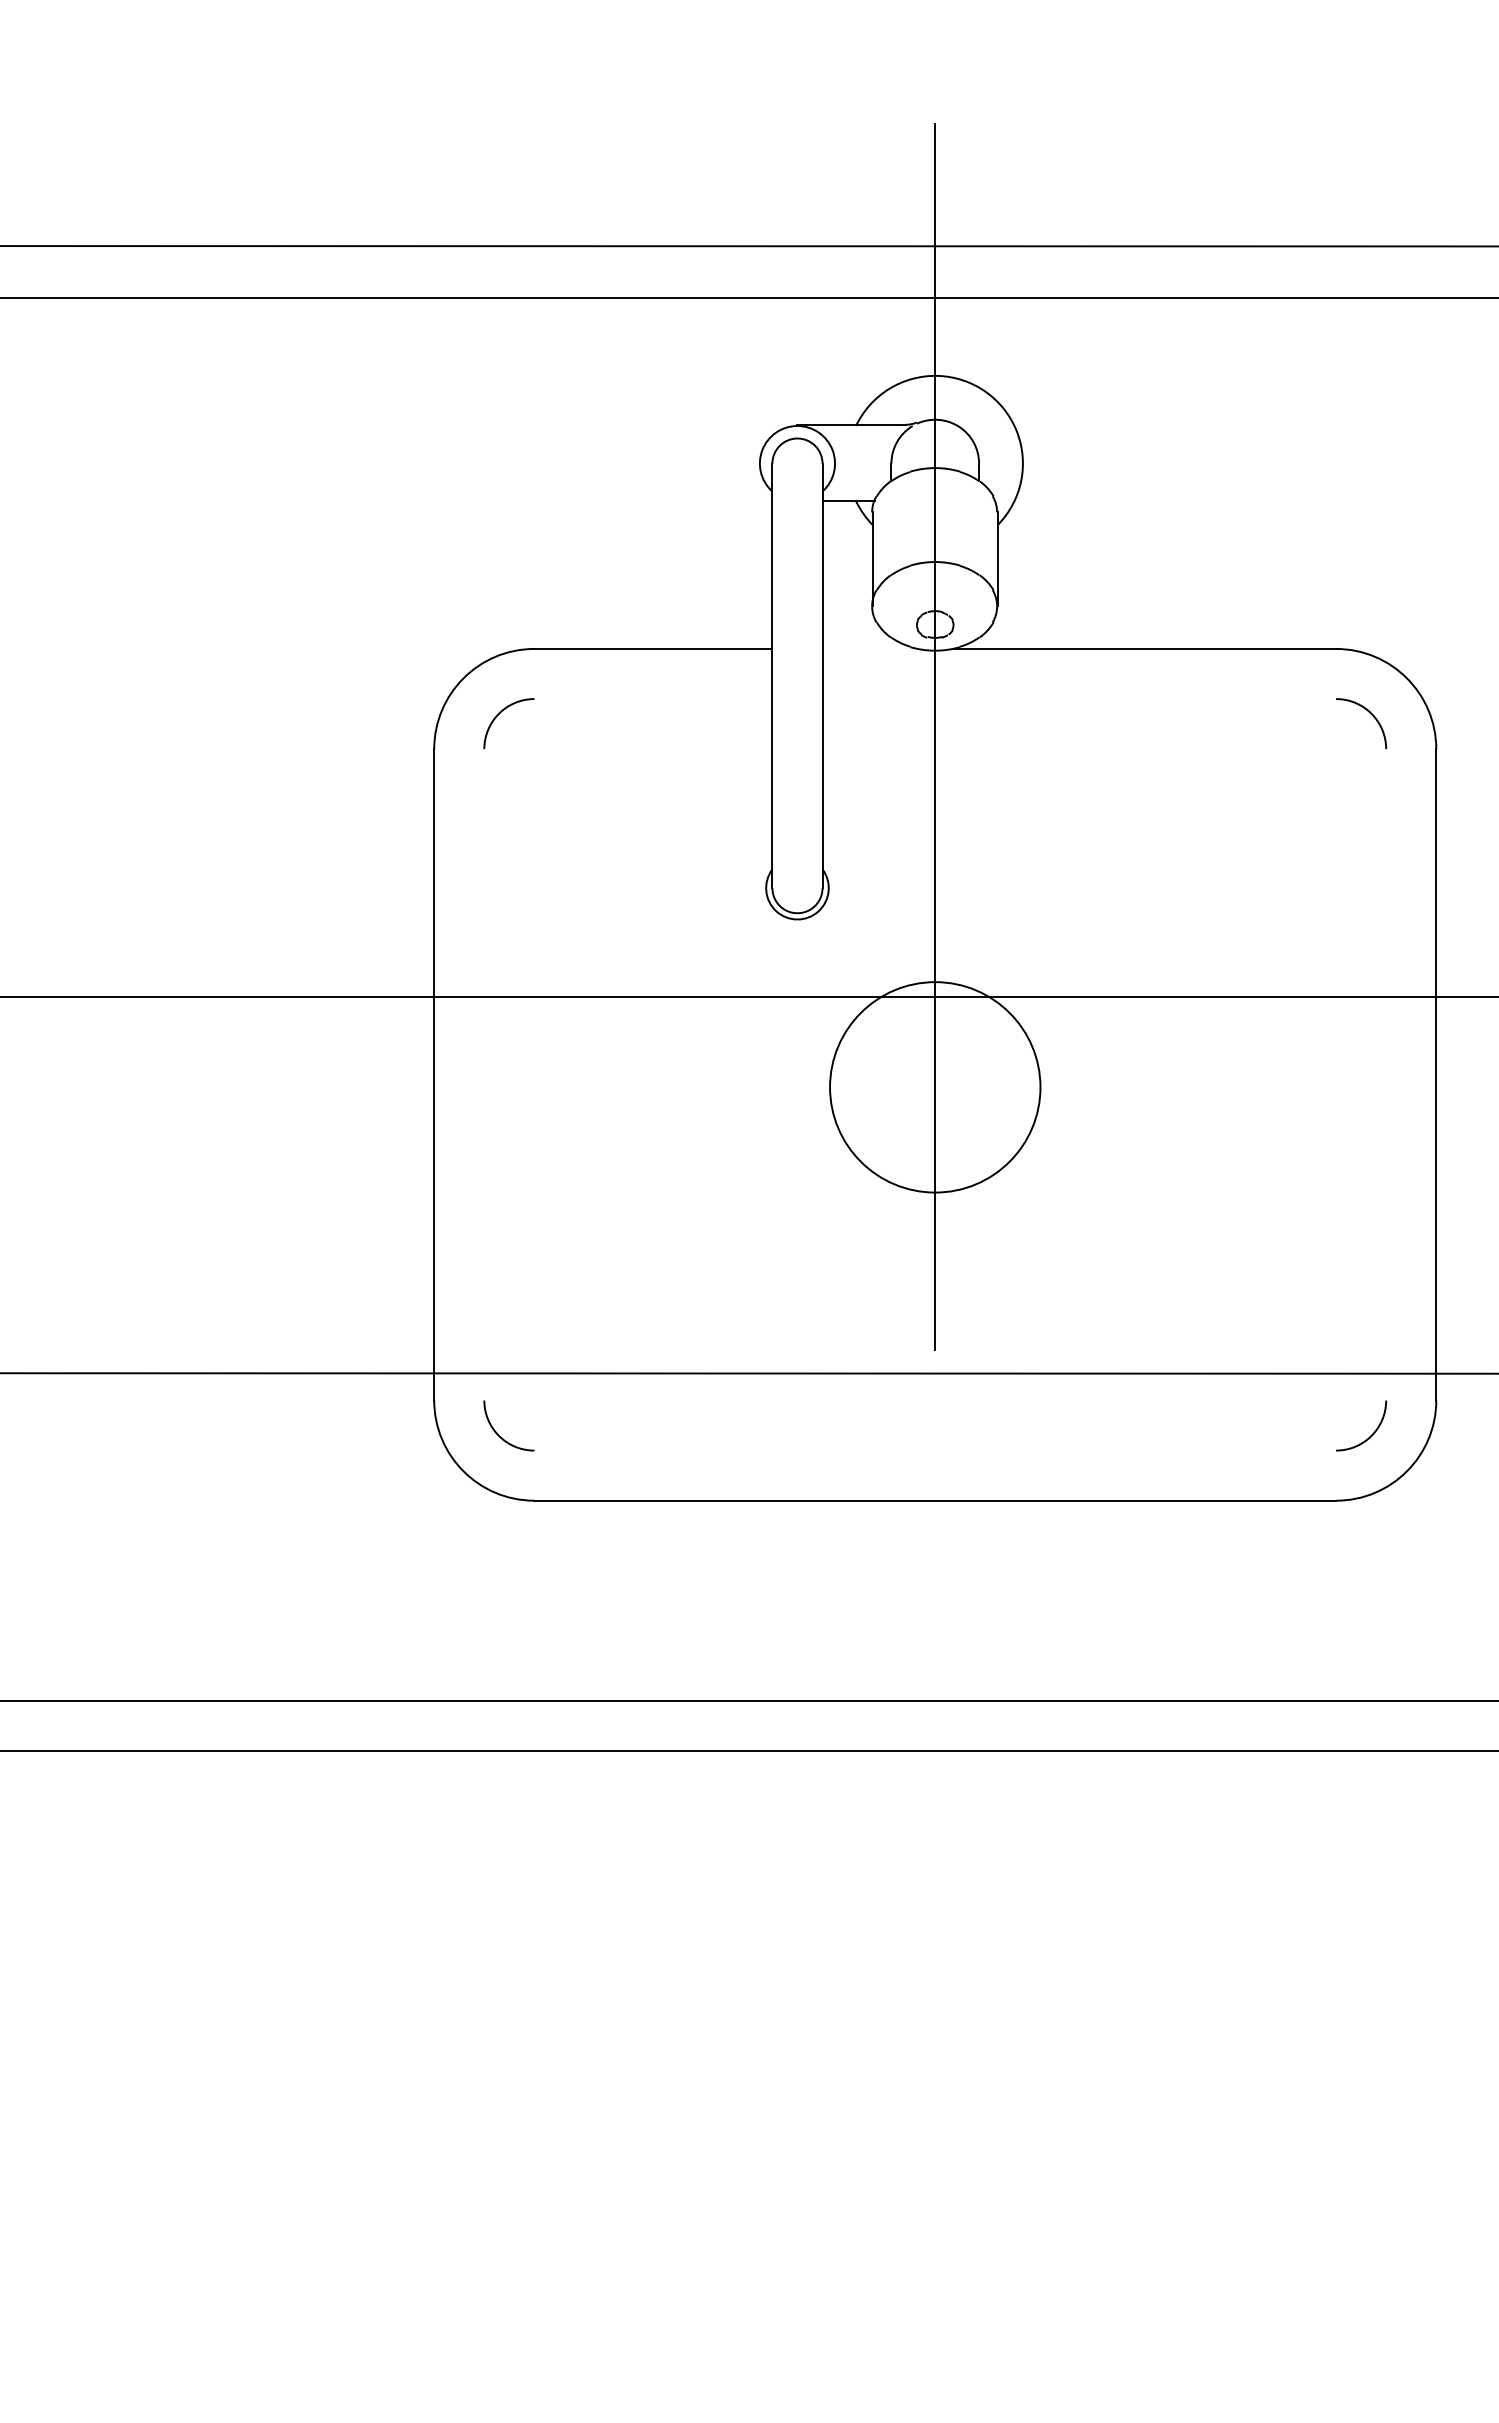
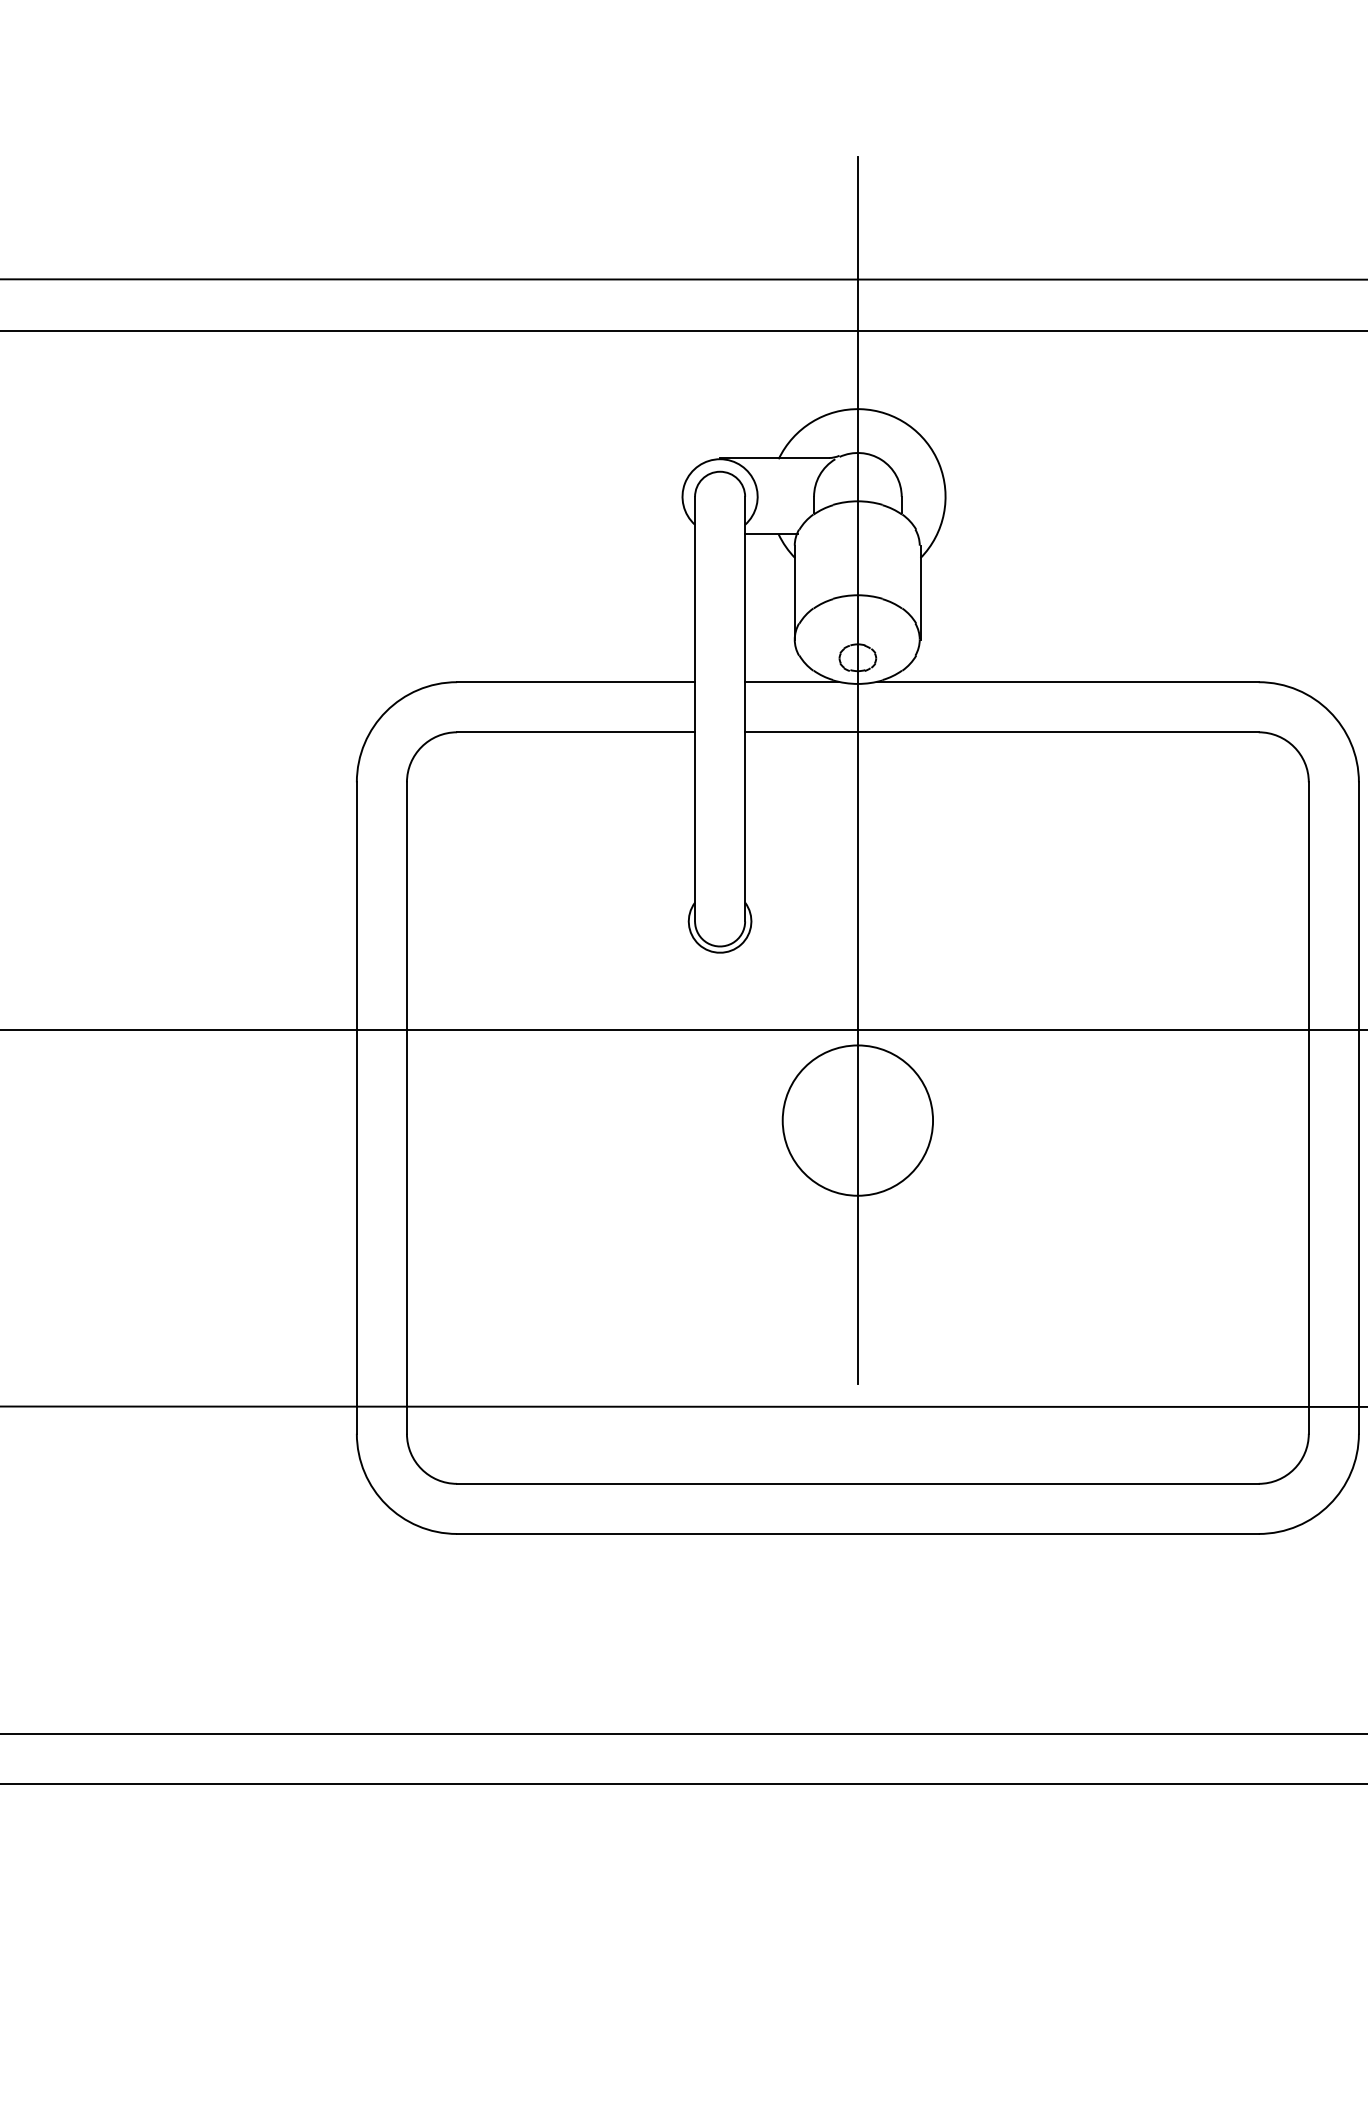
line: (869, 648) -> (792, 681), added
line: (653, 699) -> (576, 732), added
line: (1079, 699) -> (1002, 732), added
line: (484, 1074) -> (407, 1107), added
line: (1386, 1074) -> (1309, 1107), added
circle: (935, 1087) -> (858, 1120), size x0.71
line: (935, 1450) -> (858, 1483), added

